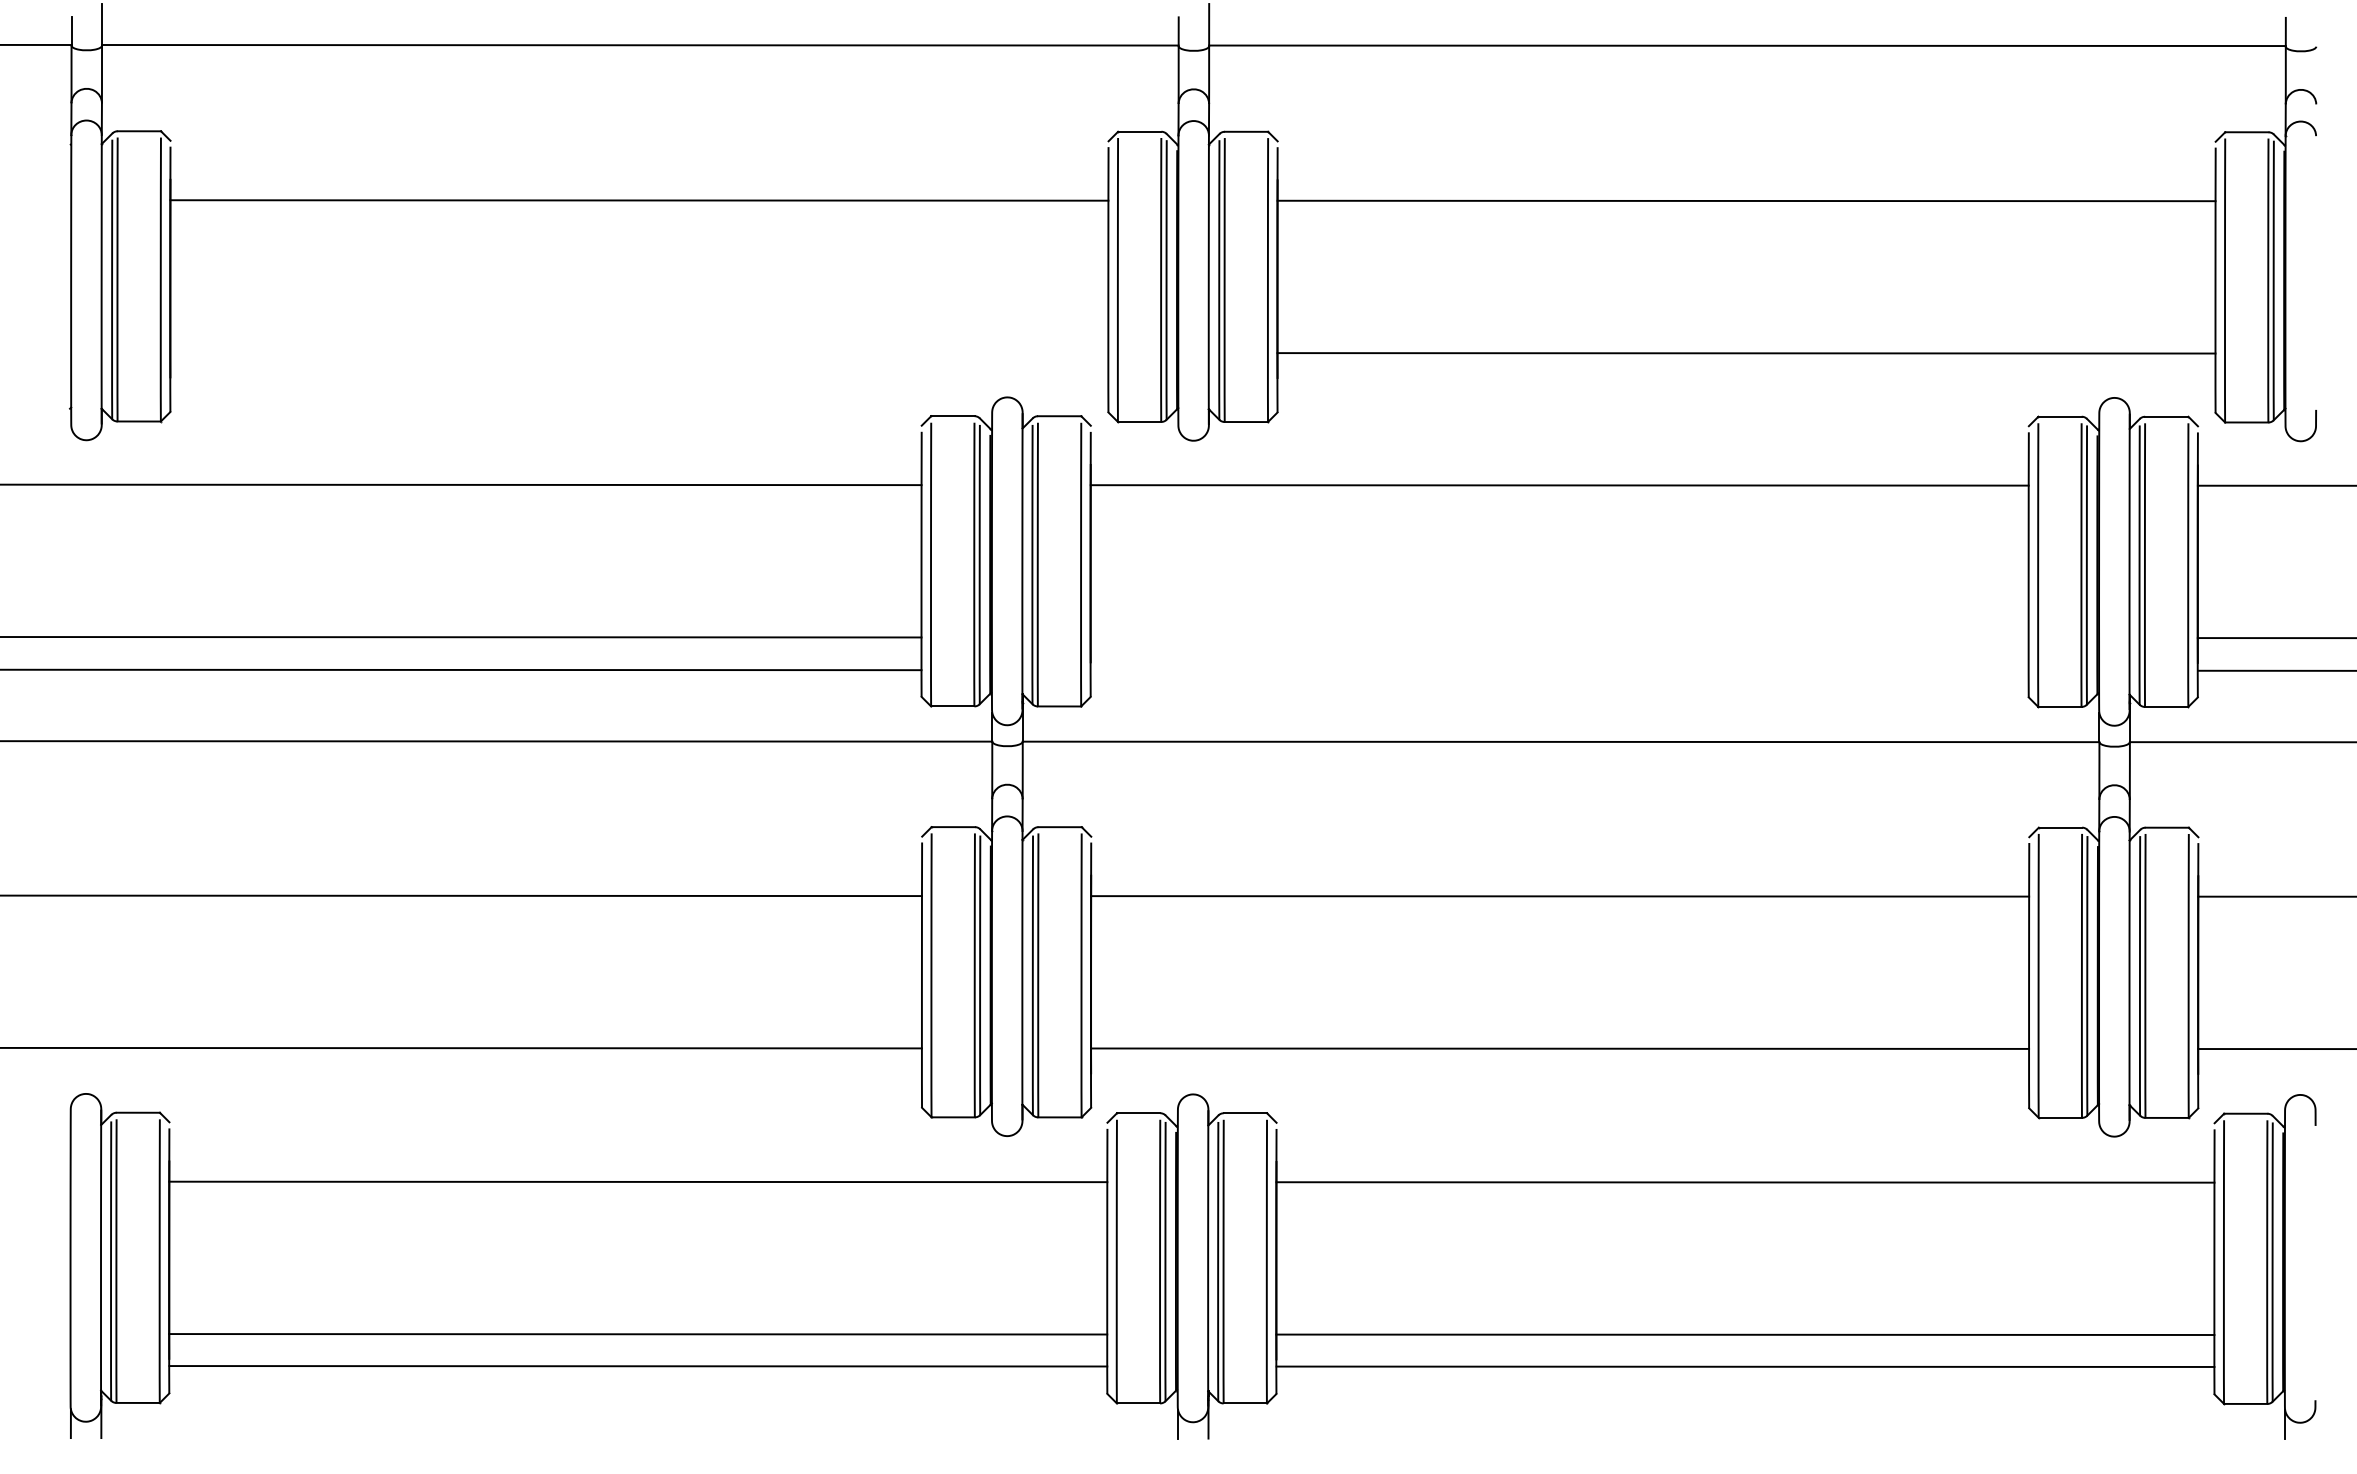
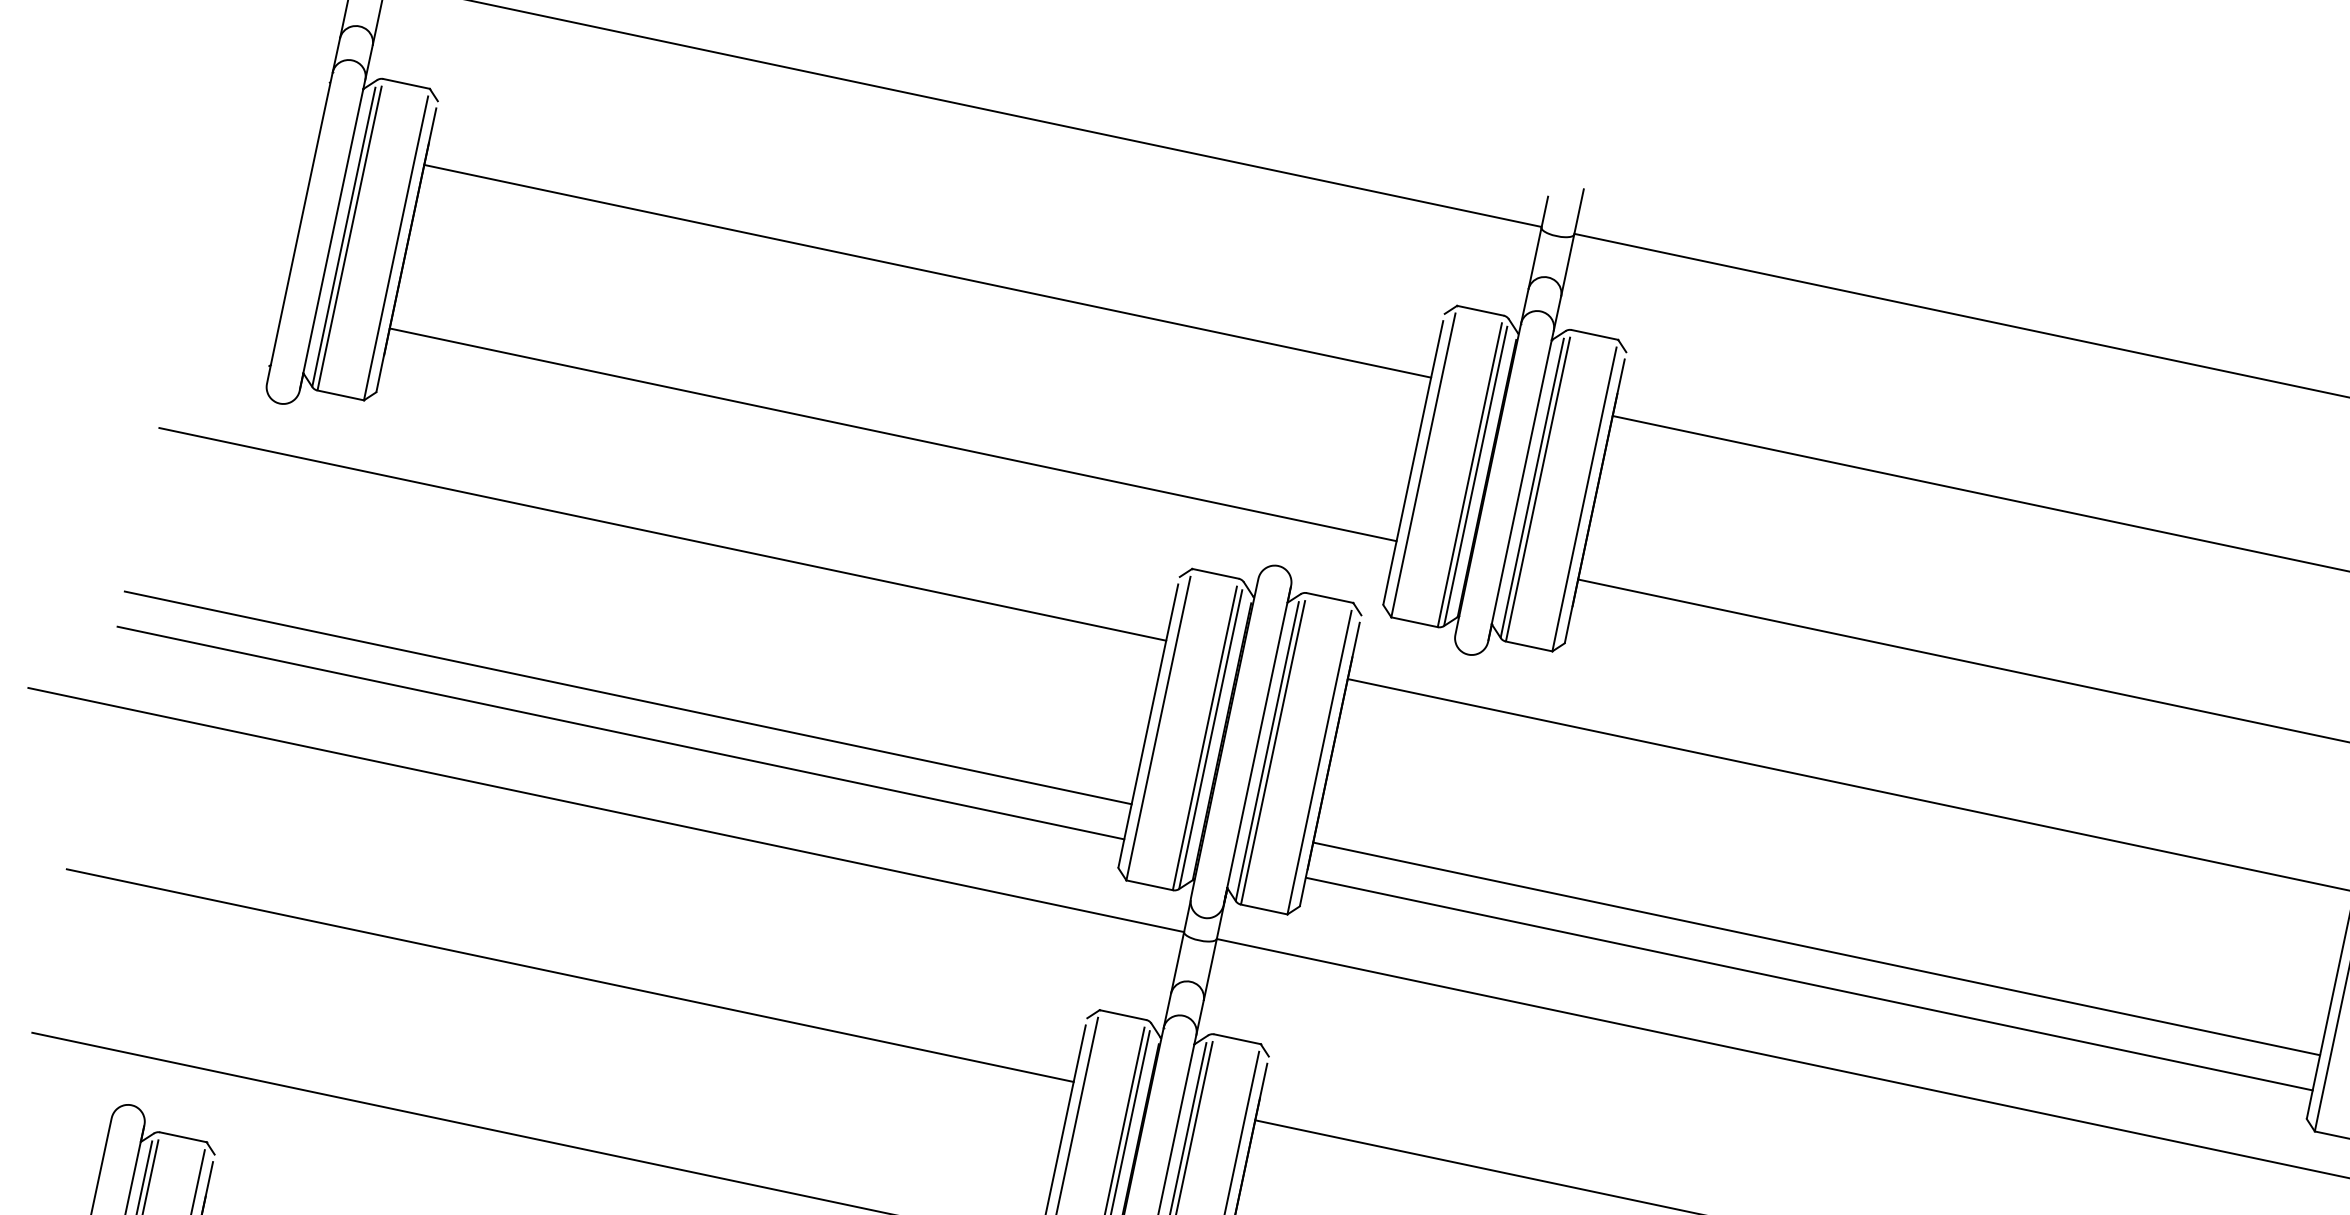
line: (639, 352) -> (893, 434), added
line: (1559, 637) -> (1816, 948), added
line: (1559, 670) -> (1809, 984), added

